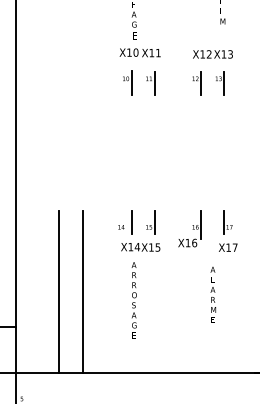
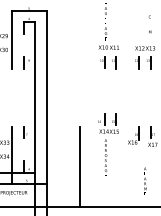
part: (139, 273) -> (108, 144), moved
line: (59, 291) -> (68, 166), removed
text: (213, 293) -> (145, 180), moved

